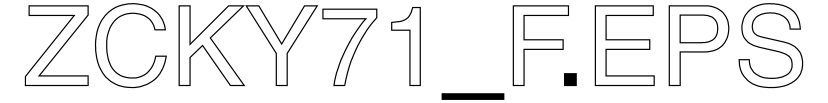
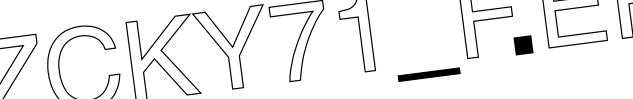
part: (570, 79) -> (523, 45), size x1.4

